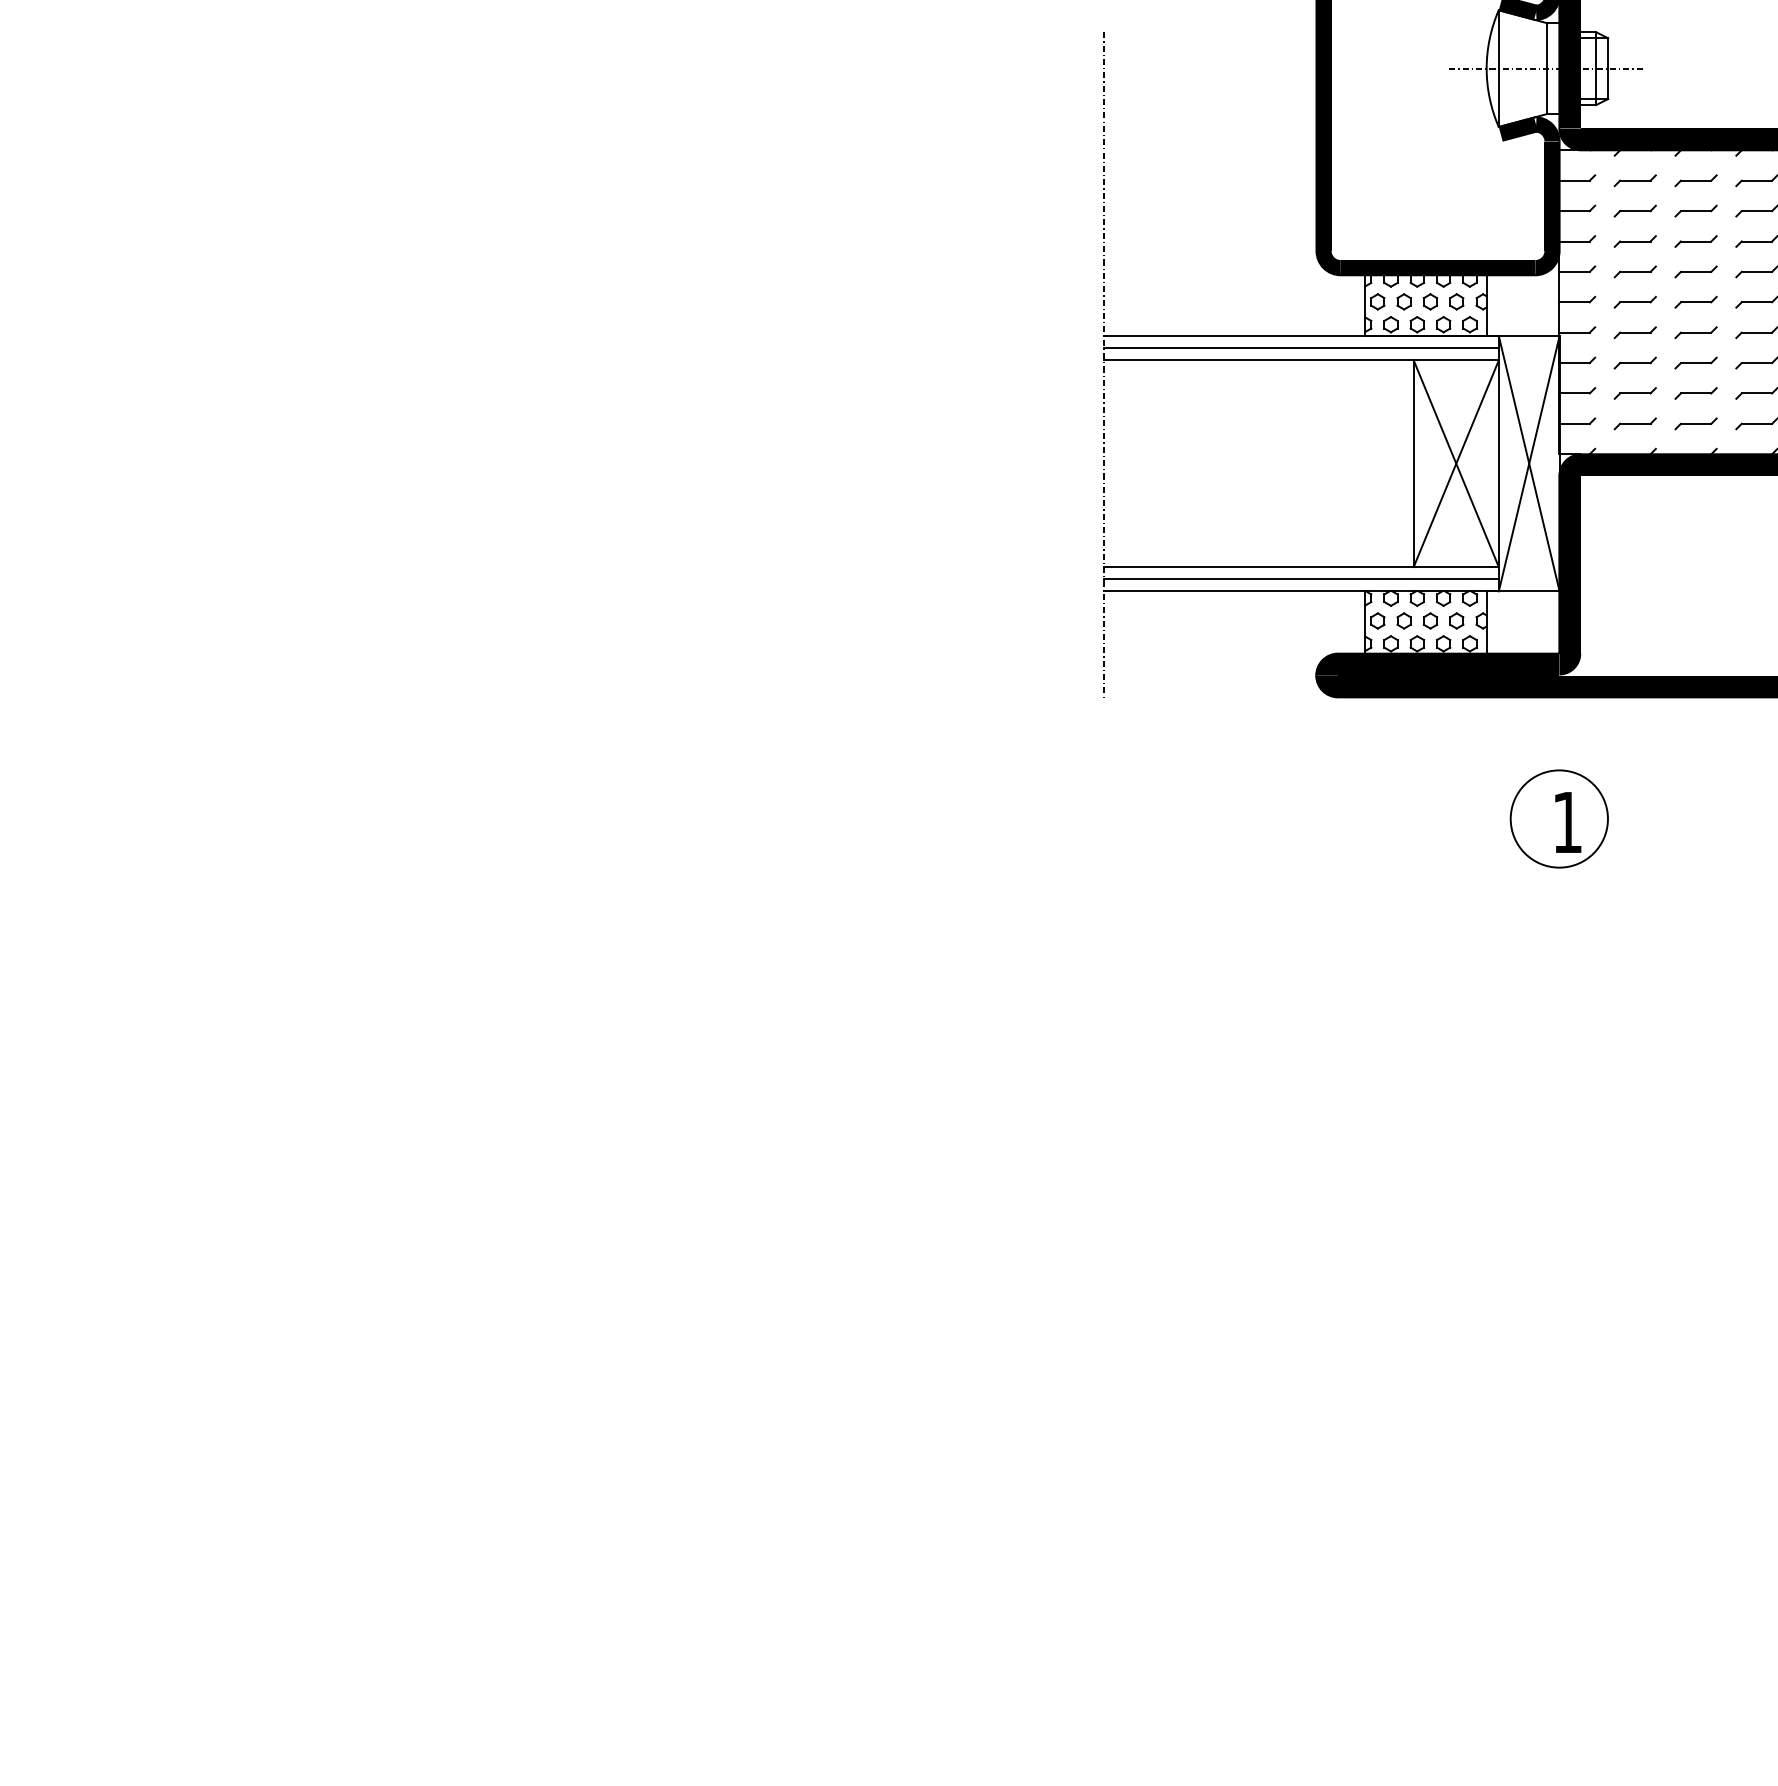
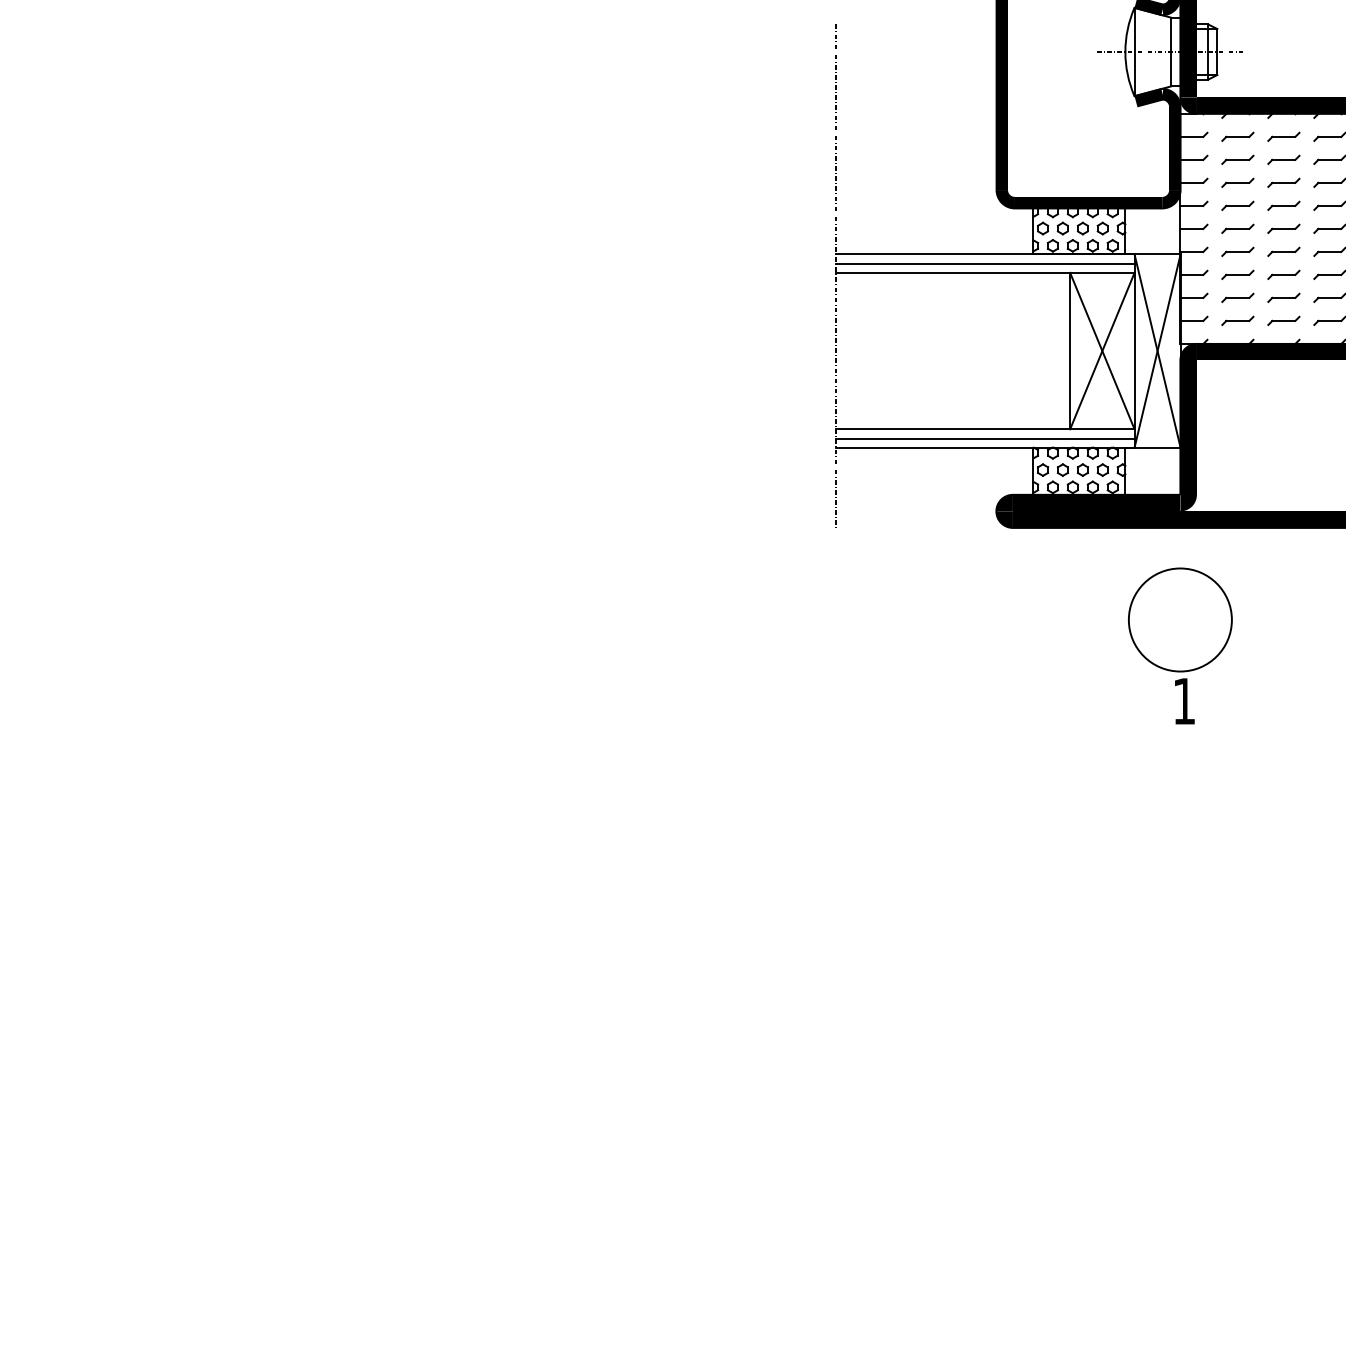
circle: (1558, 818) -> (1179, 619), size x1.4
text: (1568, 822) -> (1185, 701), moved

